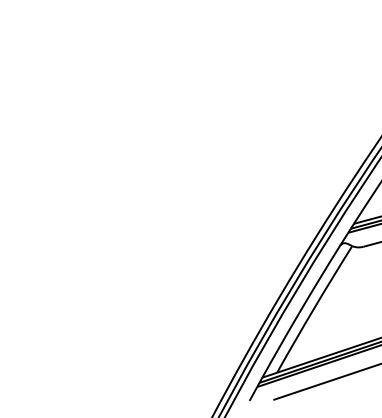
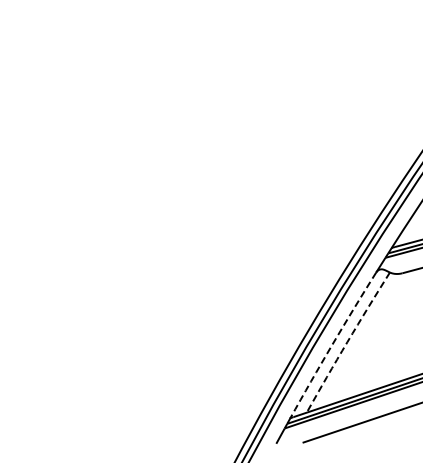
arc: (313, 309) -> (347, 342), solid -> dashed
arc: (300, 311) -> (332, 344), solid -> dashed

